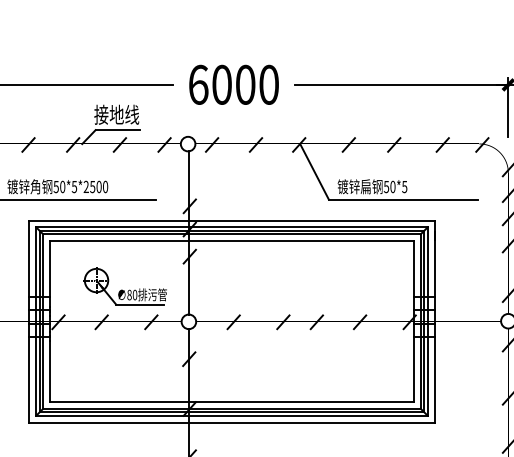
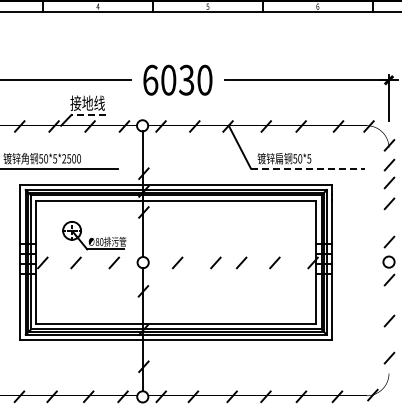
text: (245, 83) -> (186, 79), 6000 -> 6030
line: (117, 130) -> (88, 115), solid -> dashed
line: (403, 199) -> (308, 168), solid -> dashed

